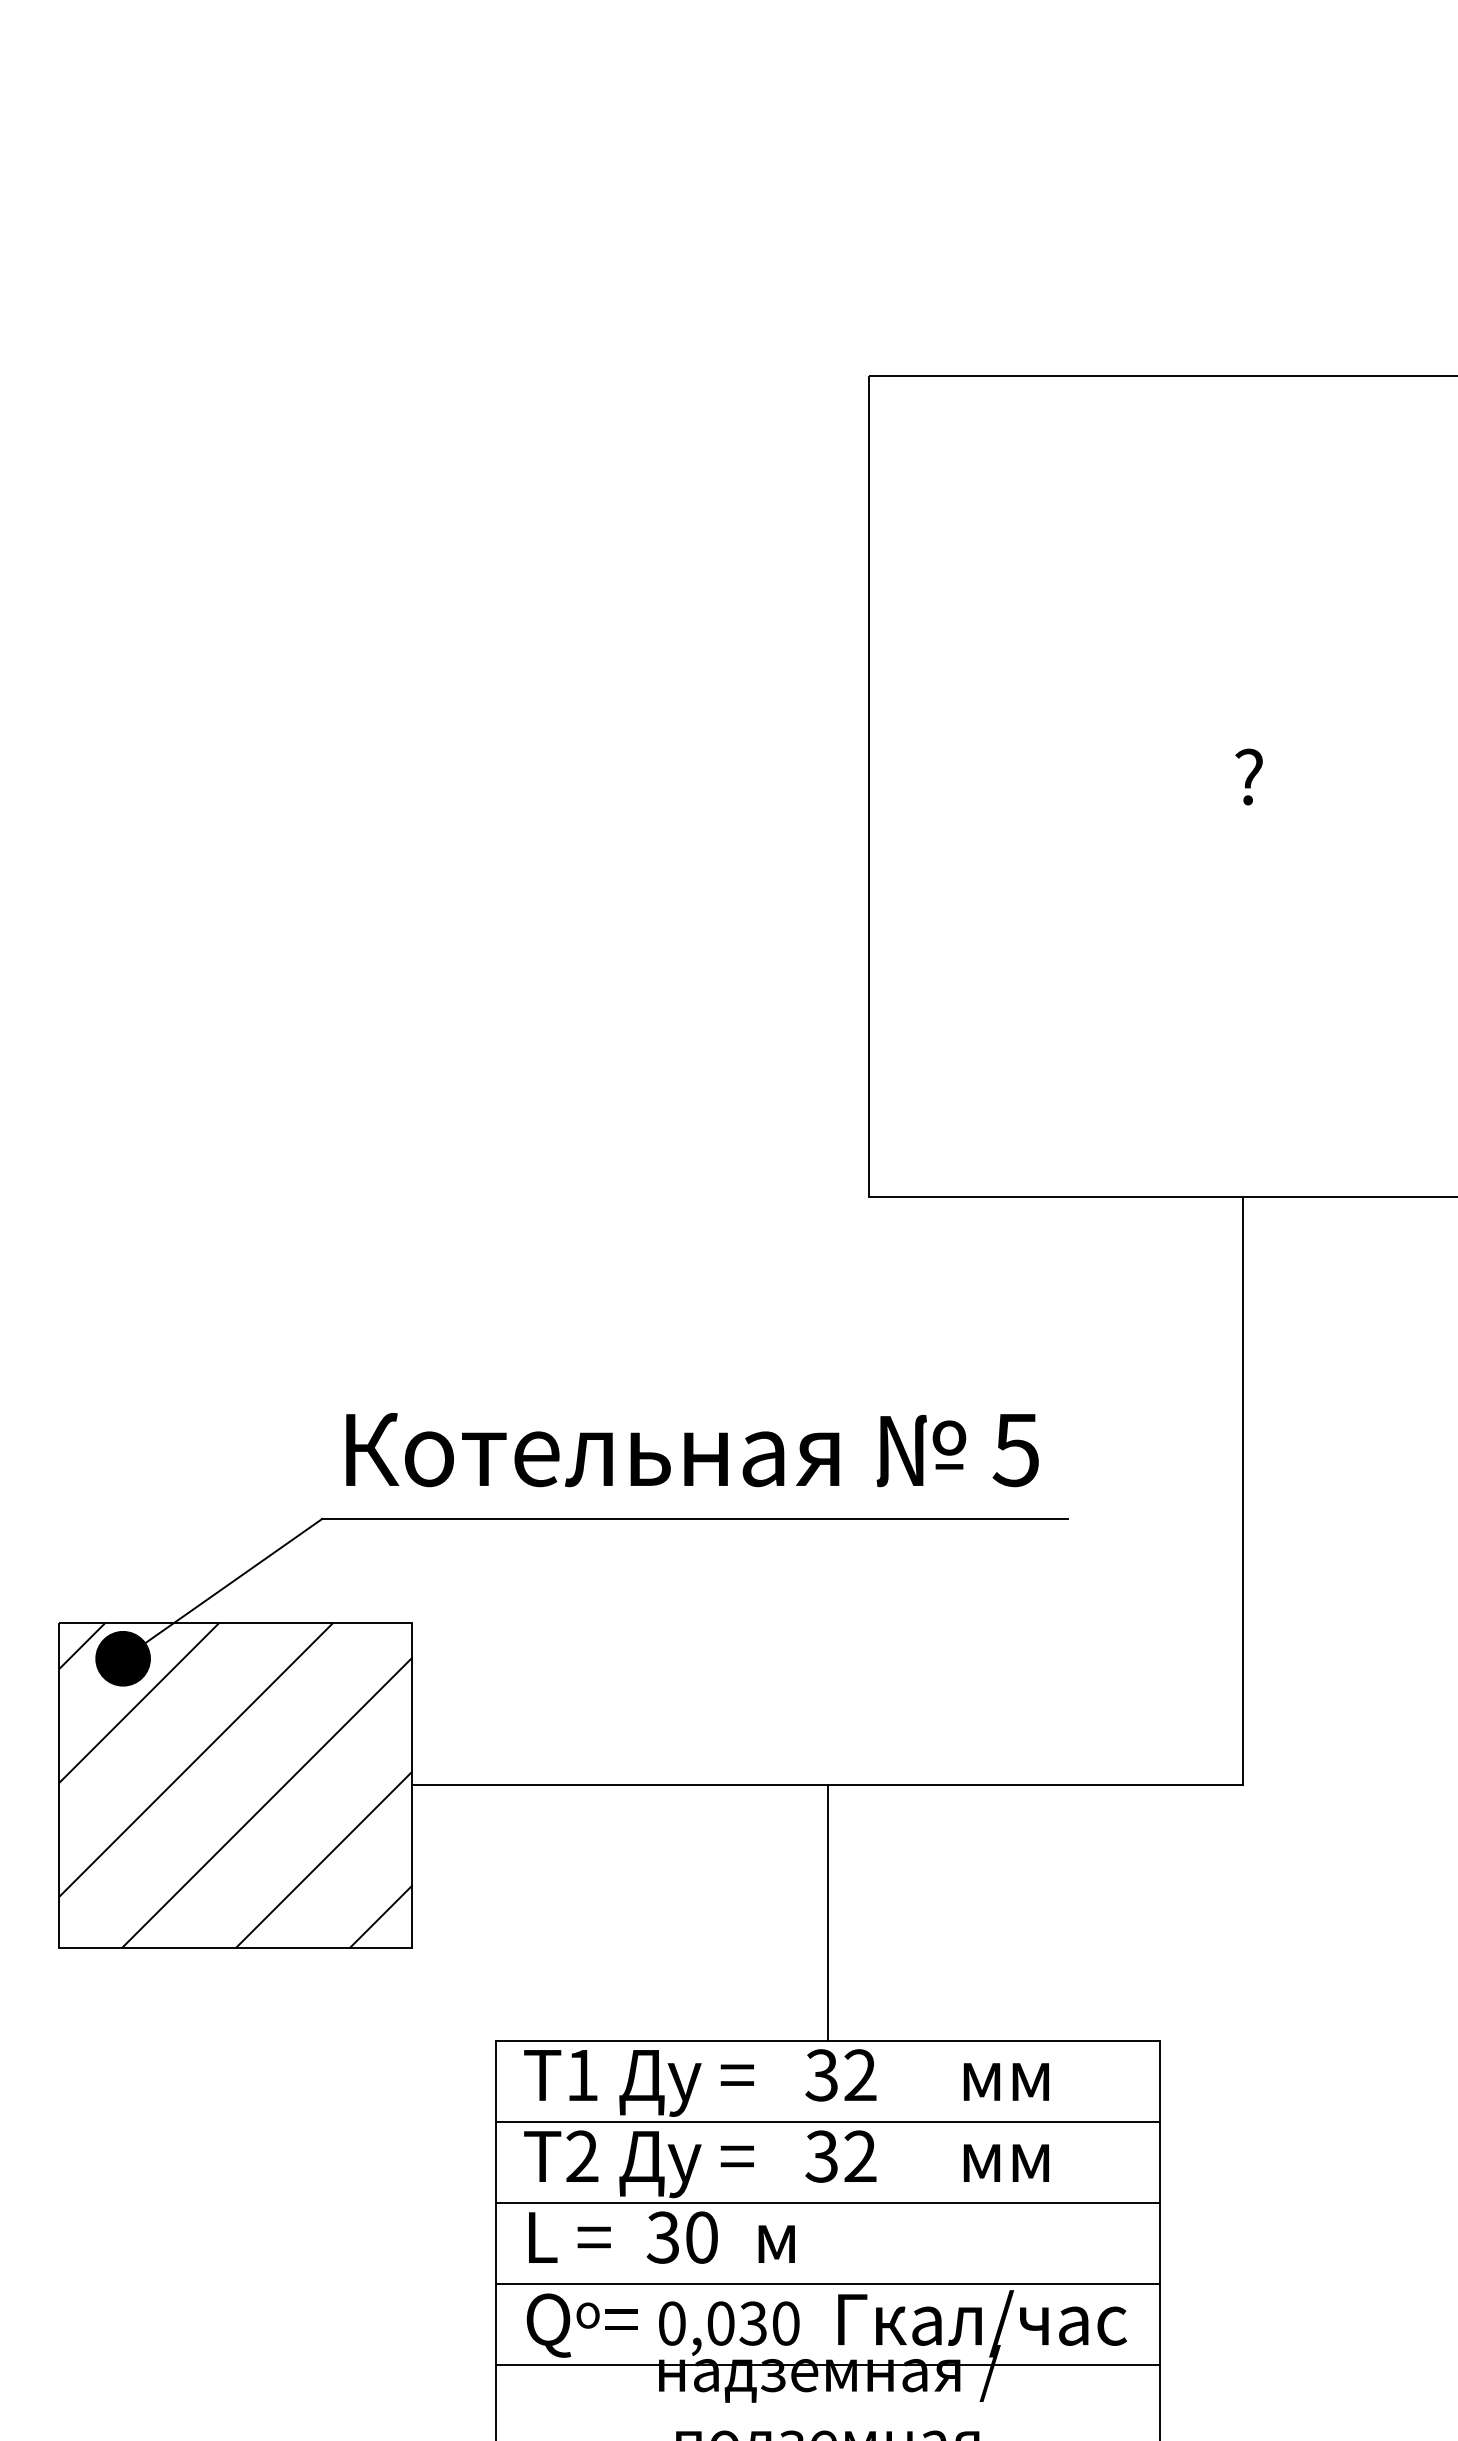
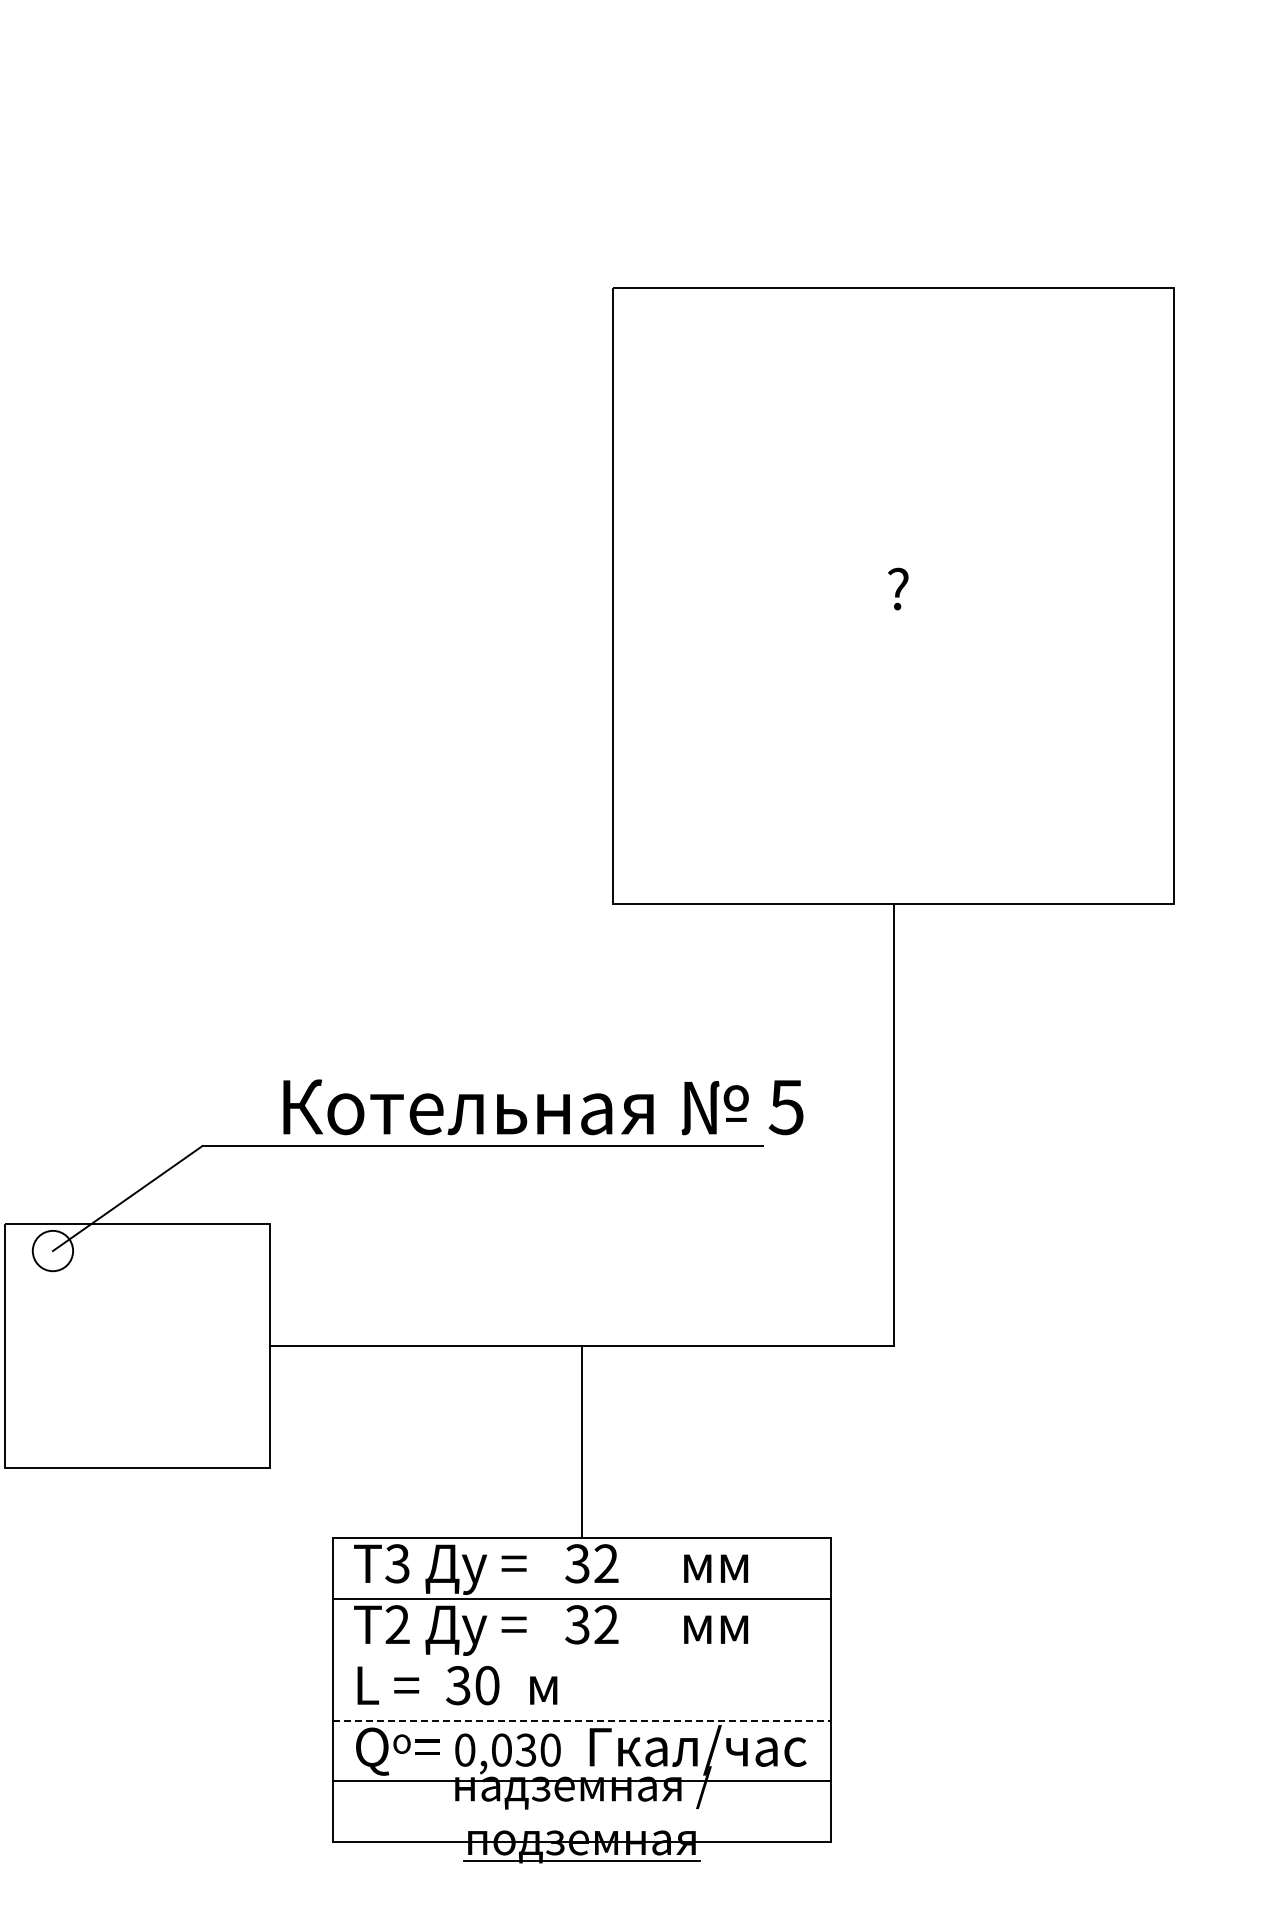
text: (692, 1450) -> (543, 1107), moved
fill: (122, 1658) -> (52, 1250), removed
hatch: (235, 1785) -> (137, 1346), removed
text: (582, 2074) -> (397, 1563), 1 -> 3
line: (827, 2202) -> (581, 1659), removed
line: (828, 2284) -> (582, 1720), solid -> dashed

